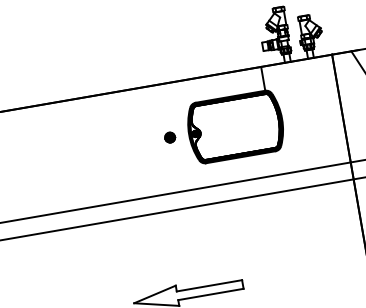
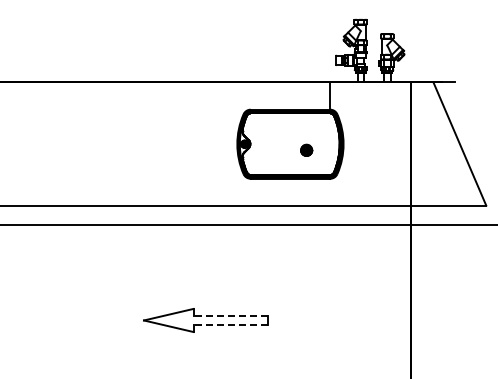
part: (169, 136) -> (306, 149), moved
line: (209, 285) -> (230, 315), solid -> dashed
line: (210, 294) -> (230, 325), solid -> dashed

